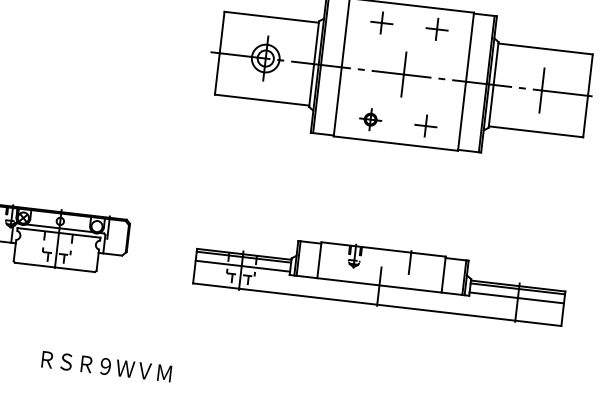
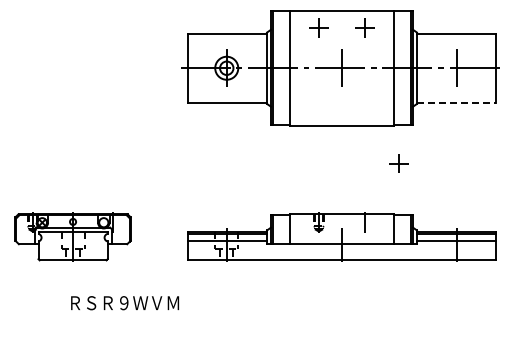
part: (370, 119) -> (318, 108), removed
part: (425, 125) -> (398, 163), moved
line: (536, 131) -> (456, 102), solid -> dashed
text: (105, 366) -> (124, 303), moved

